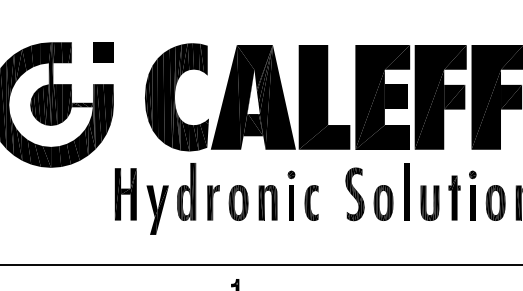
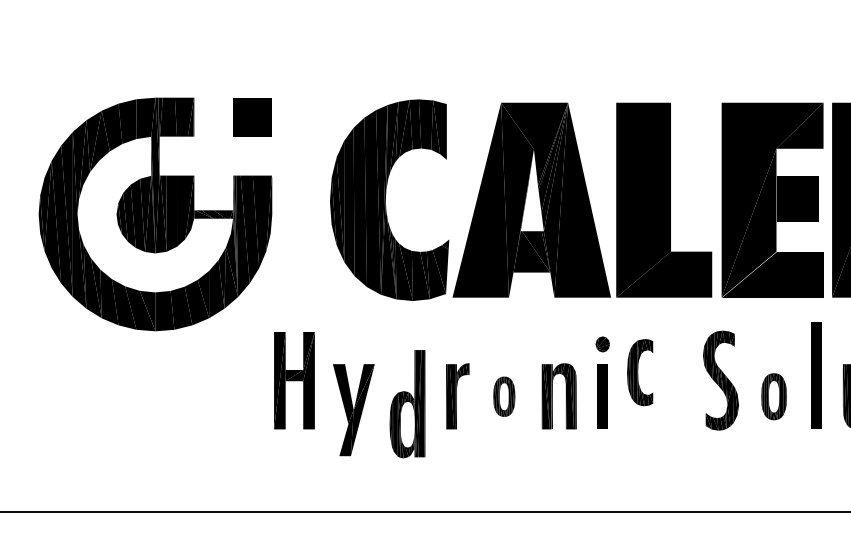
part: (186, 191) -> (407, 403), moved
part: (238, 202) -> (504, 395), size x0.6
part: (311, 202) -> (639, 371), moved
part: (383, 202) -> (773, 395), size x0.7

